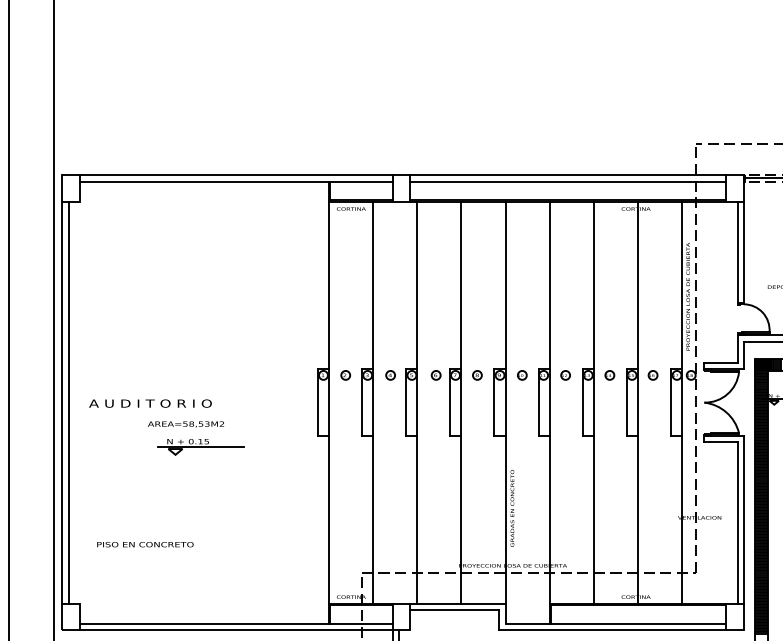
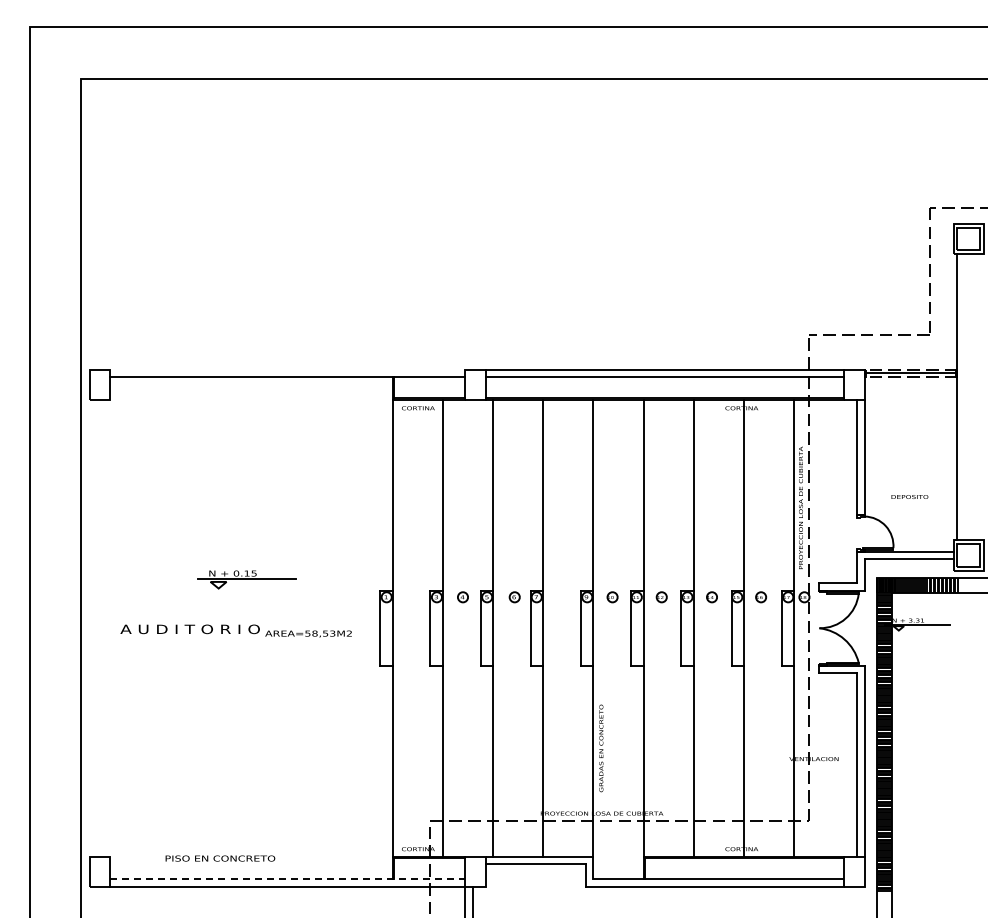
line: (236, 174) -> (287, 369), removed
part: (345, 375) -> (411, 597), removed
part: (477, 375) -> (561, 597), removed
line: (62, 401) -> (90, 627), removed
line: (68, 401) -> (97, 627), removed
text: (185, 423) -> (308, 633), moved
part: (200, 446) -> (246, 579), moved
text: (145, 544) -> (220, 858), moved
line: (236, 623) -> (287, 879), solid -> dashed

